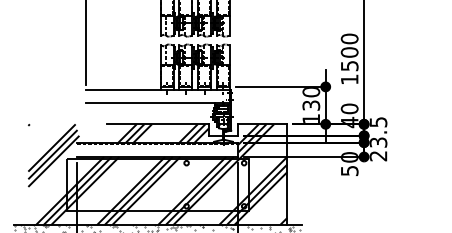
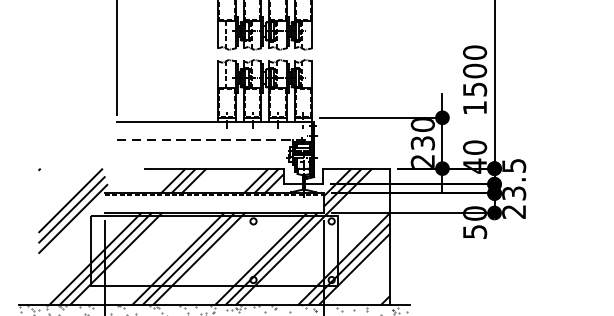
line: (157, 103) -> (213, 140), solid -> dashed
text: (310, 118) -> (421, 160), 130 -> 230

